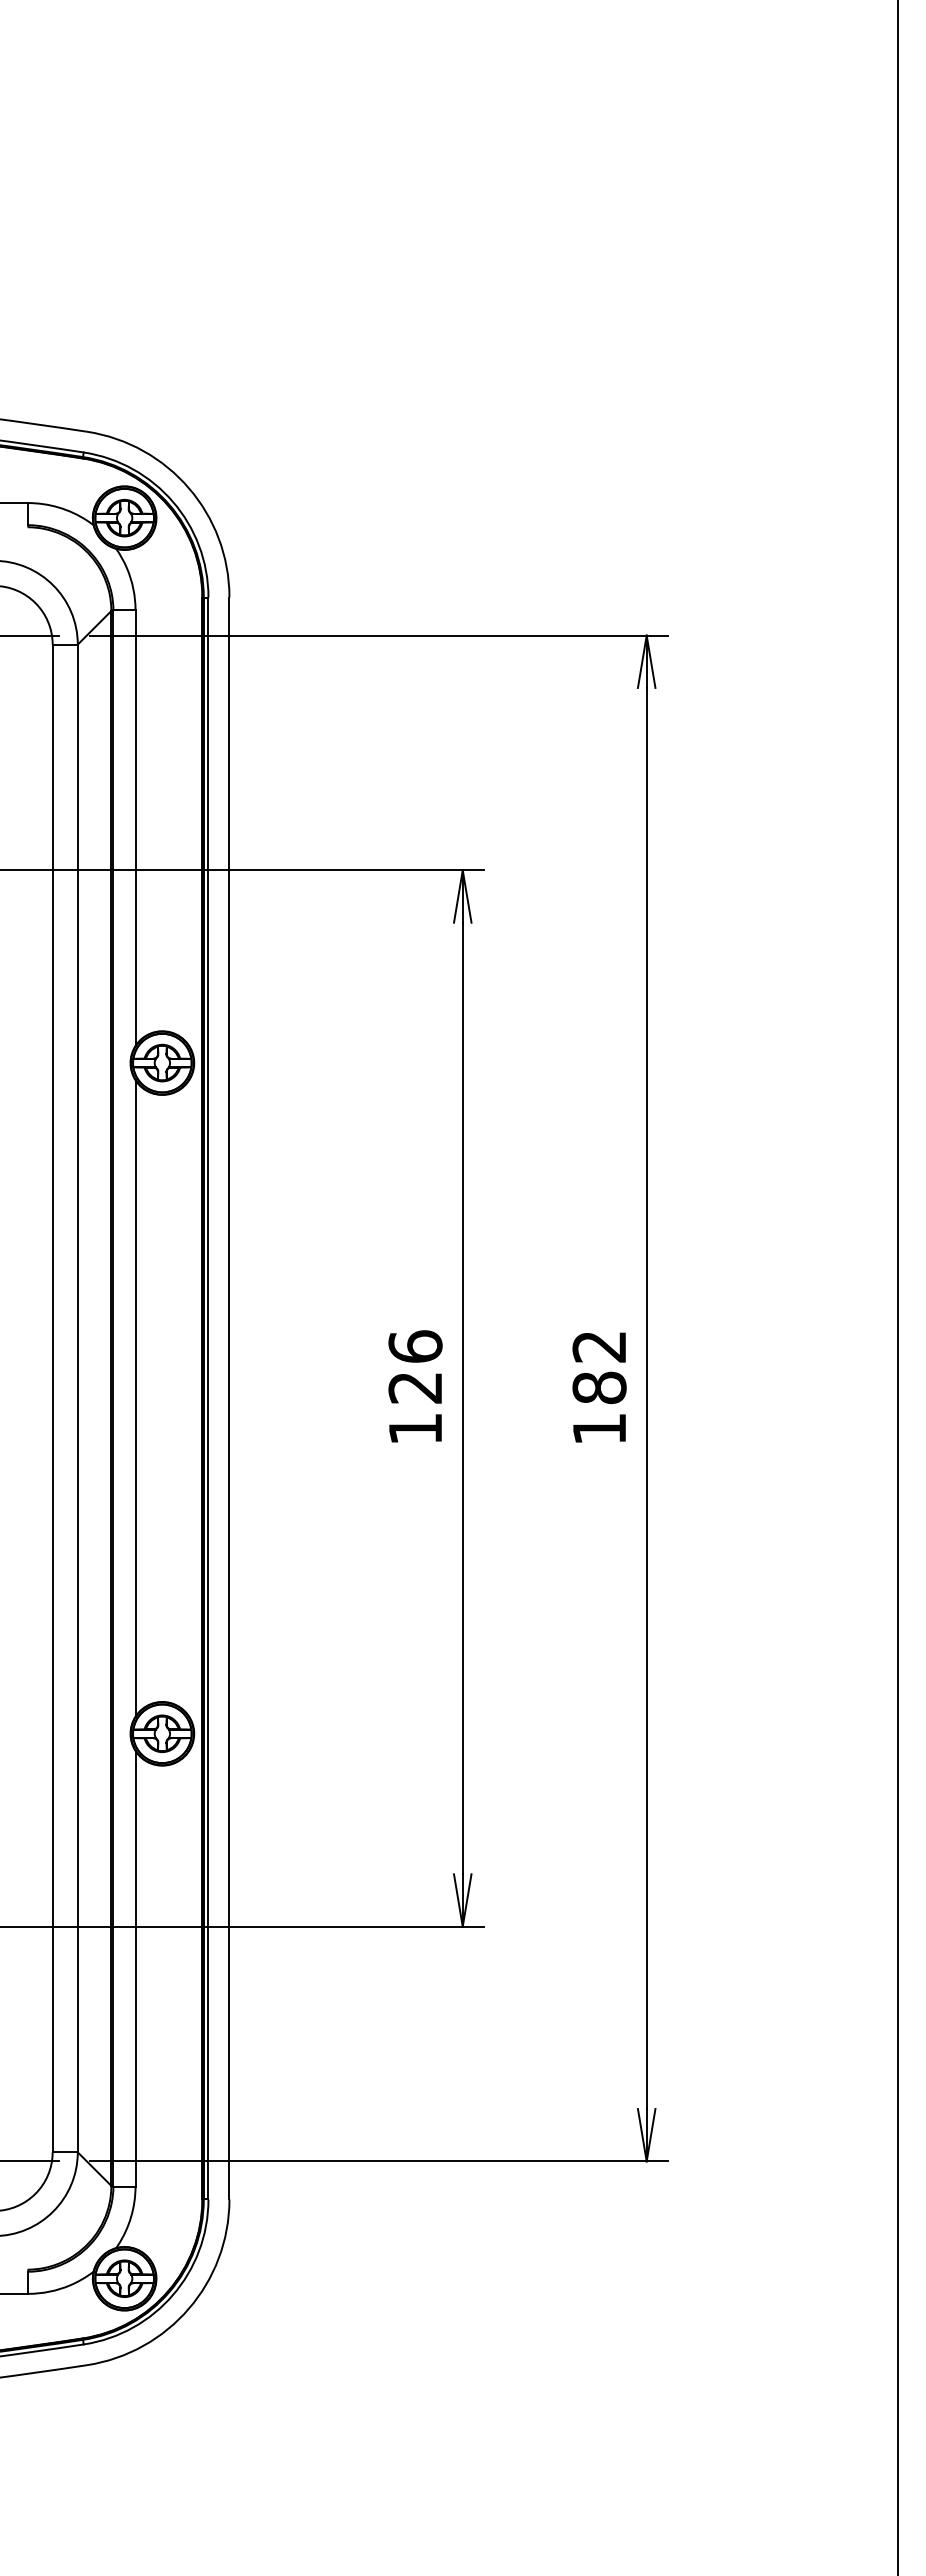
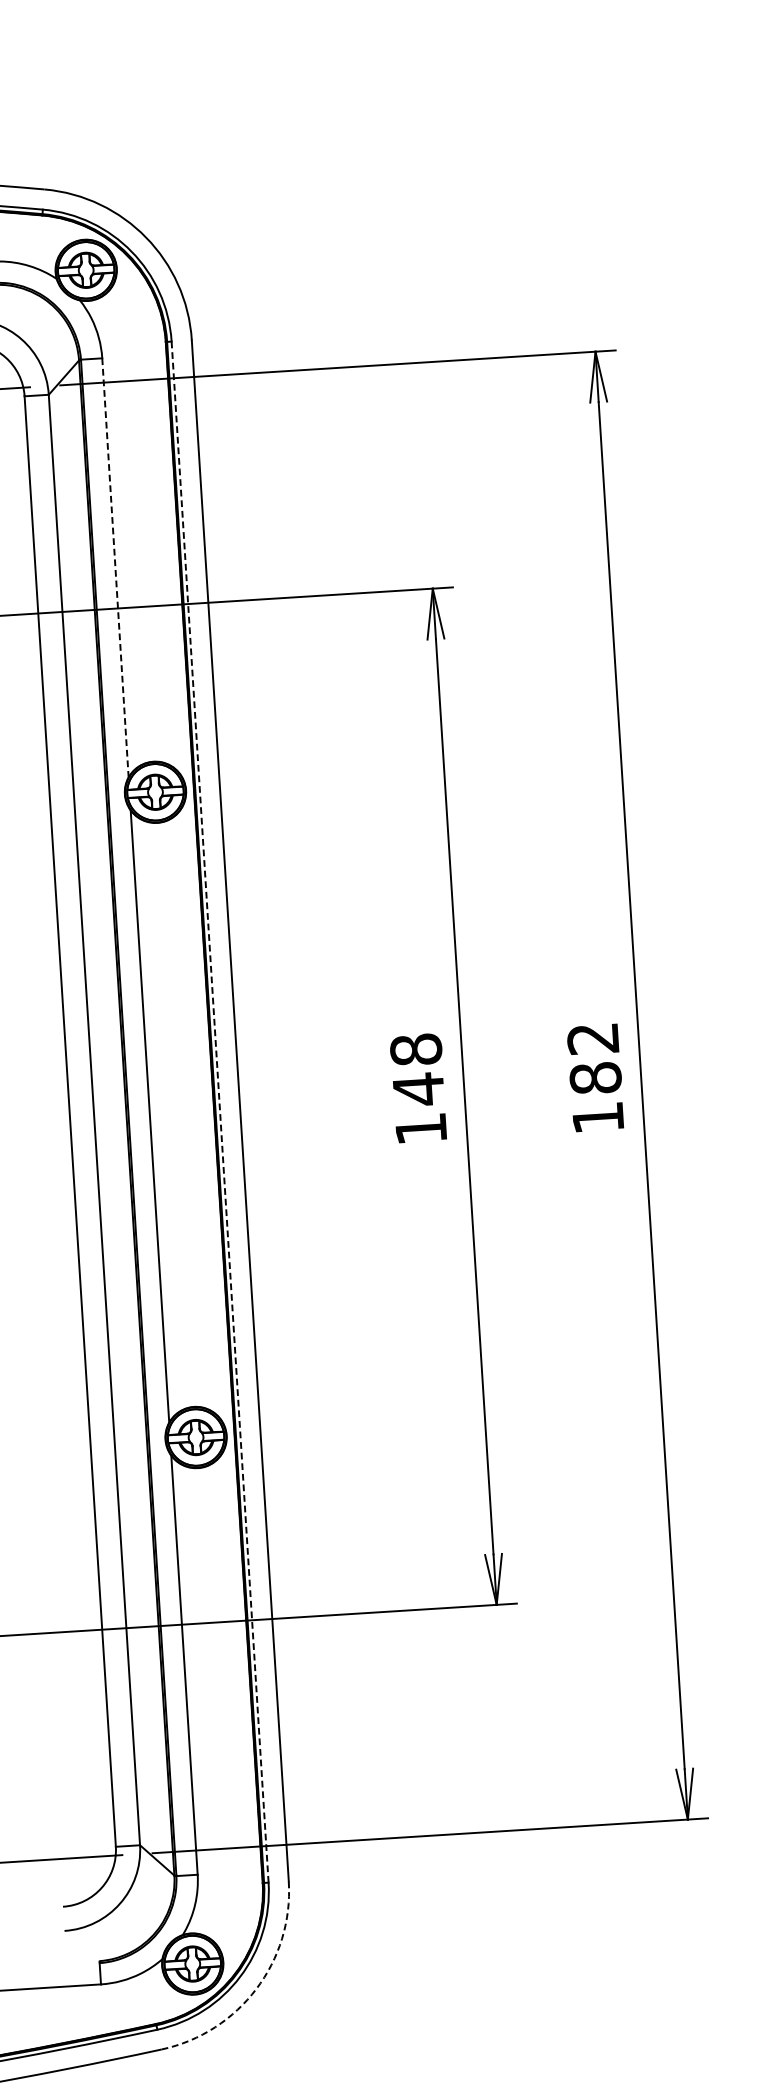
line: (135, 828) -> (115, 568), solid -> dashed
text: (415, 1367) -> (417, 1069), 126 -> 148
line: (208, 1398) -> (220, 1112), solid -> dashed
arc: (188, 2308) -> (255, 1988), solid -> dashed

